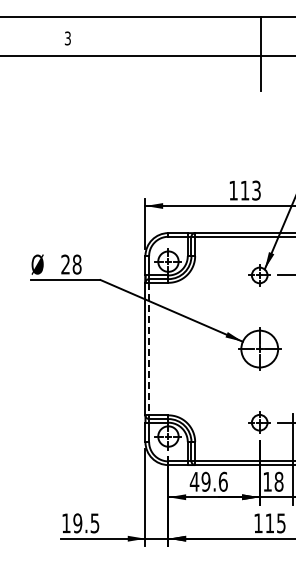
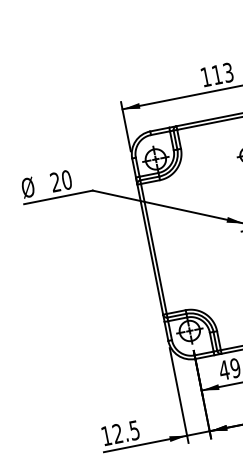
text: (76, 264) -> (66, 180), 28 -> 20
line: (149, 349) -> (154, 249), dashed -> solid
text: (77, 523) -> (117, 433), 19.5 -> 12.5

